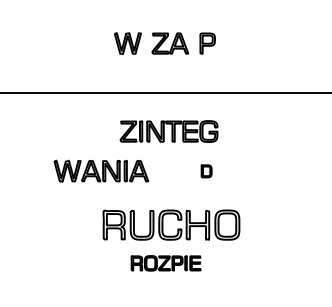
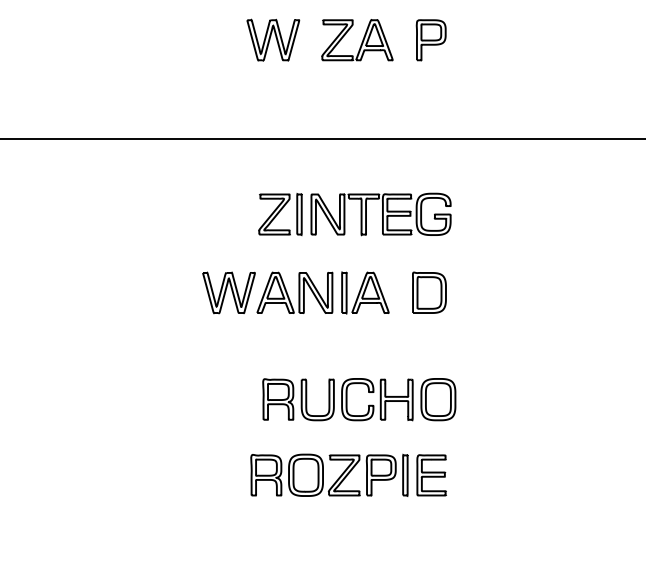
part: (100, 170) -> (294, 291), moved
part: (206, 171) -> (428, 293), size x1.67
part: (170, 224) -> (357, 398), size x0.71
part: (165, 263) -> (347, 475), size x1.43

